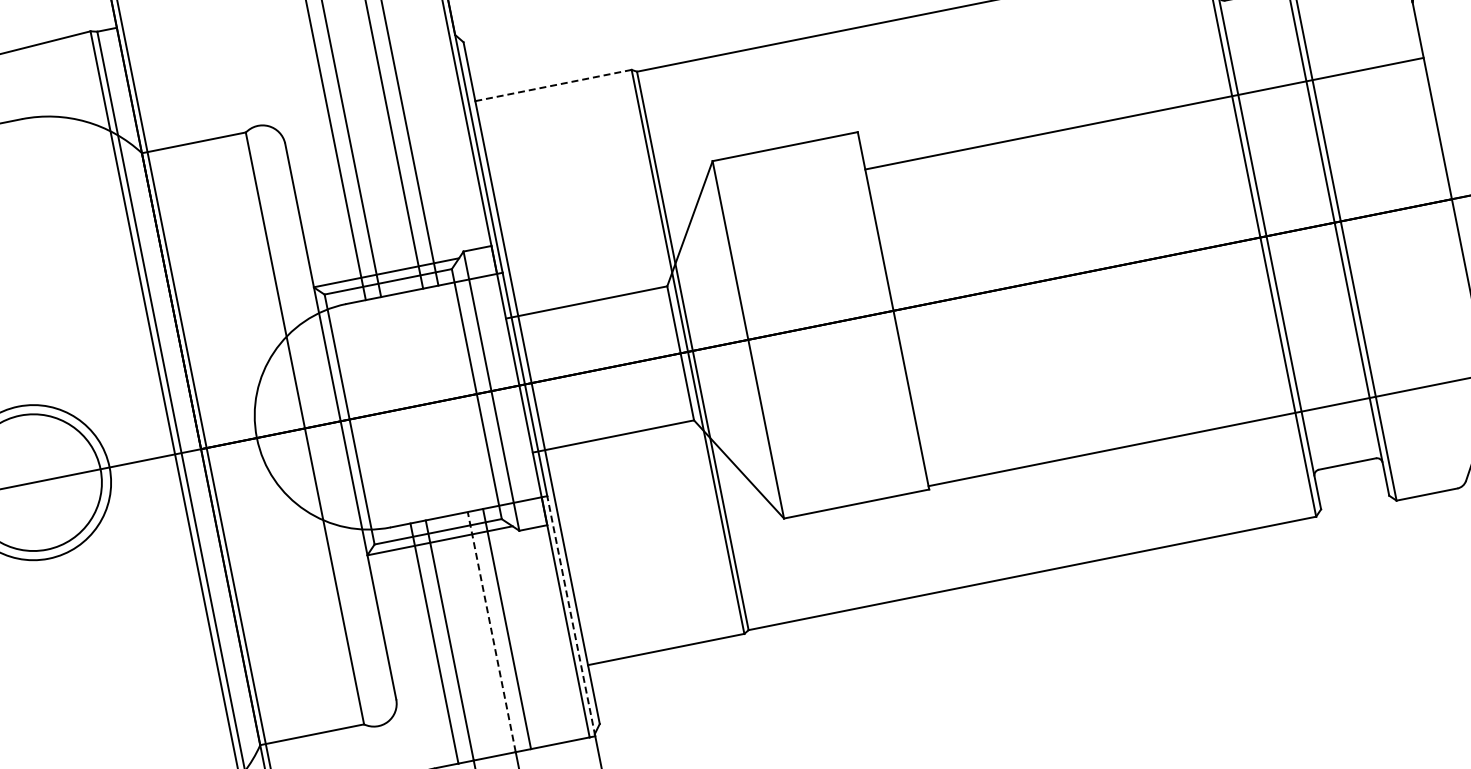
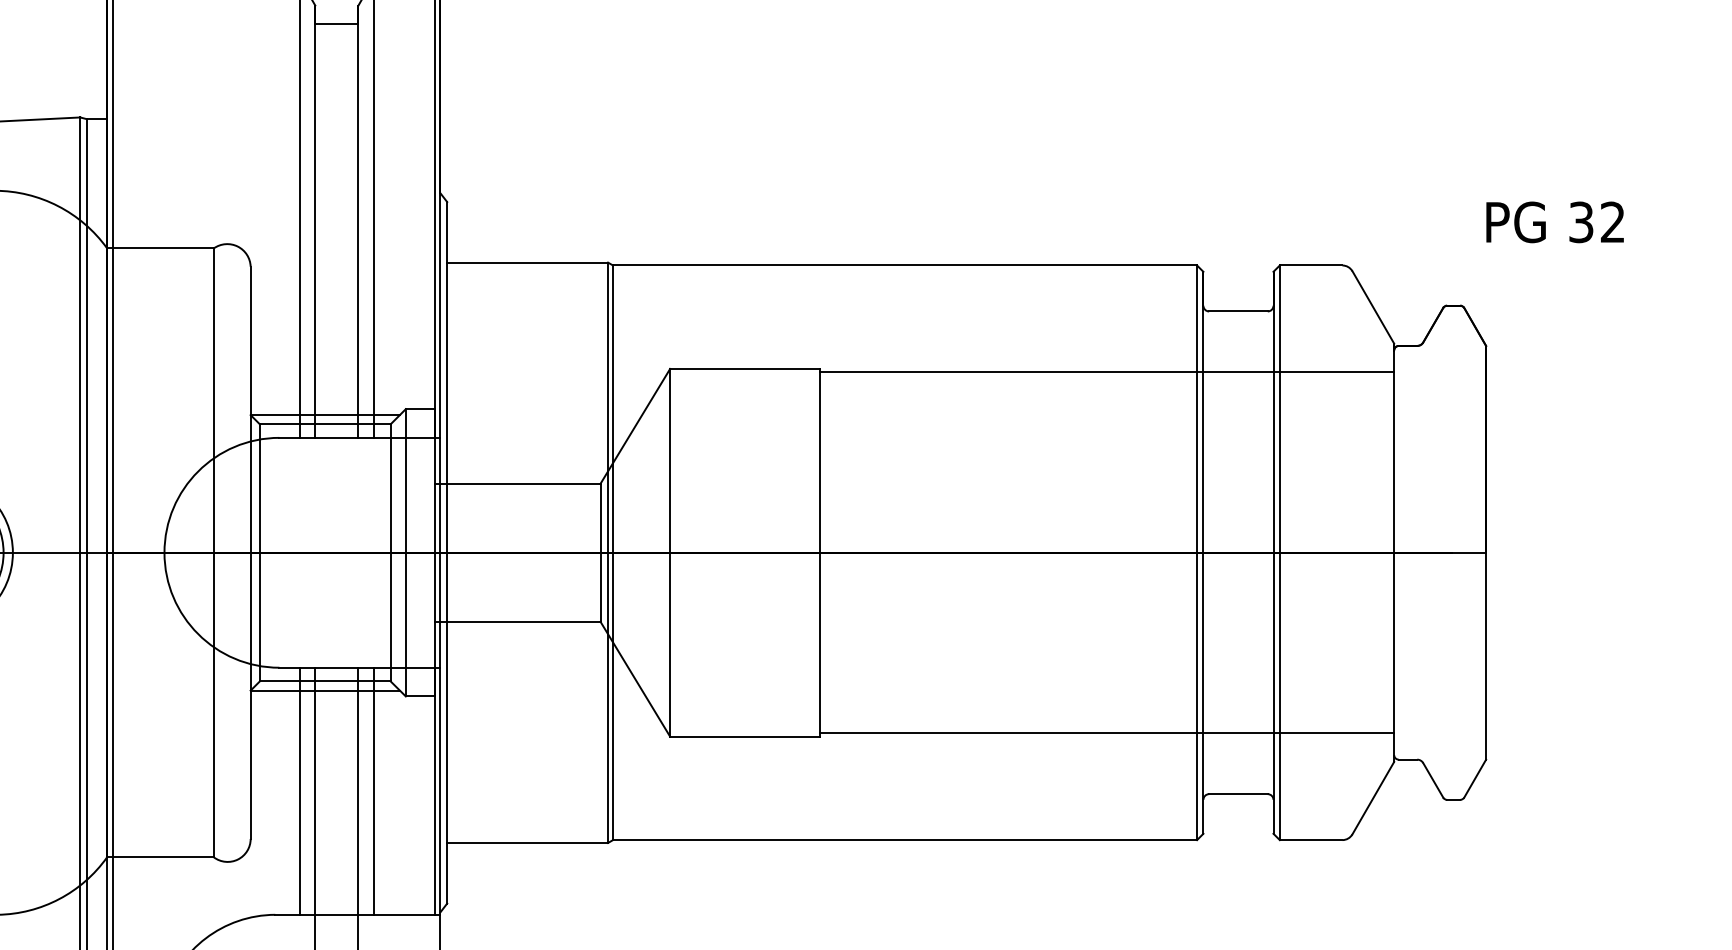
line: (554, 85) -> (528, 262), dashed -> solid
line: (1144, 113) -> (1106, 372), moved
line: (571, 616) -> (440, 791), dashed -> solid
line: (491, 632) -> (358, 791), dashed -> solid

